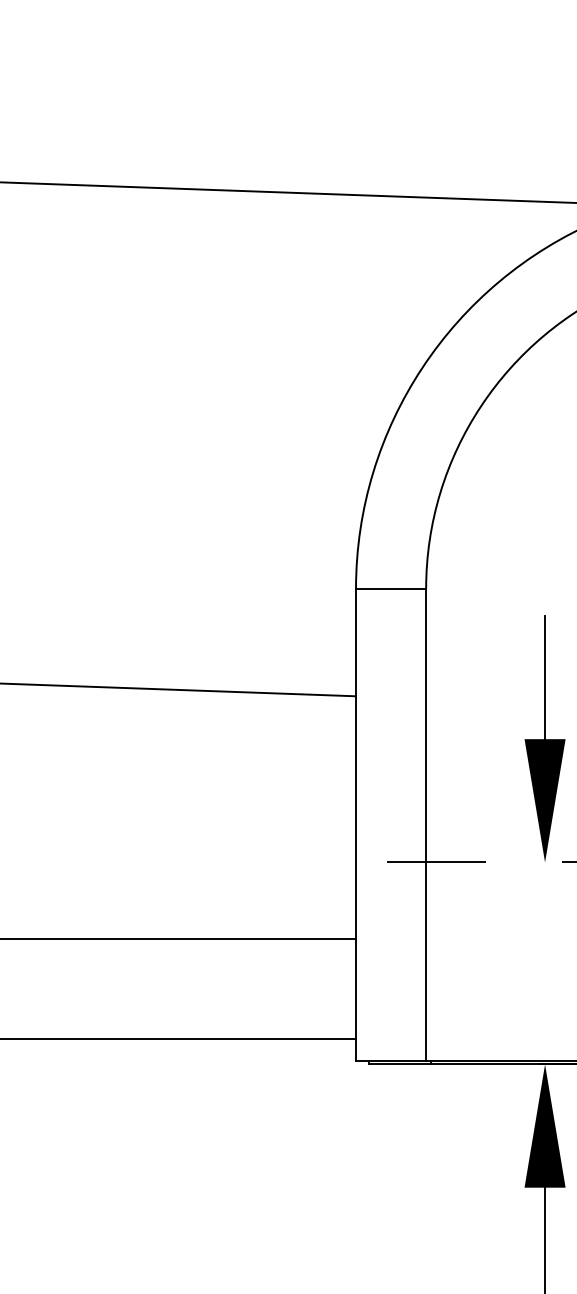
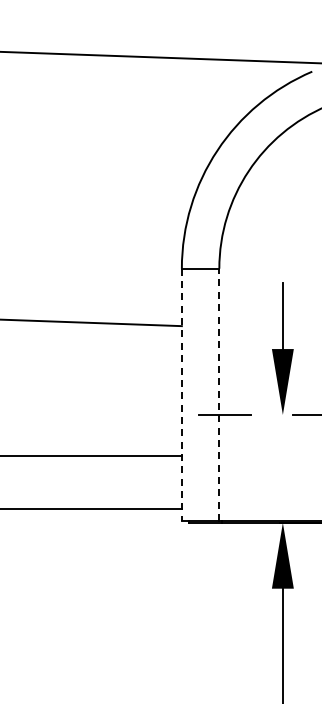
line: (426, 824) -> (219, 394), solid -> dashed
line: (355, 826) -> (181, 395), solid -> dashed

